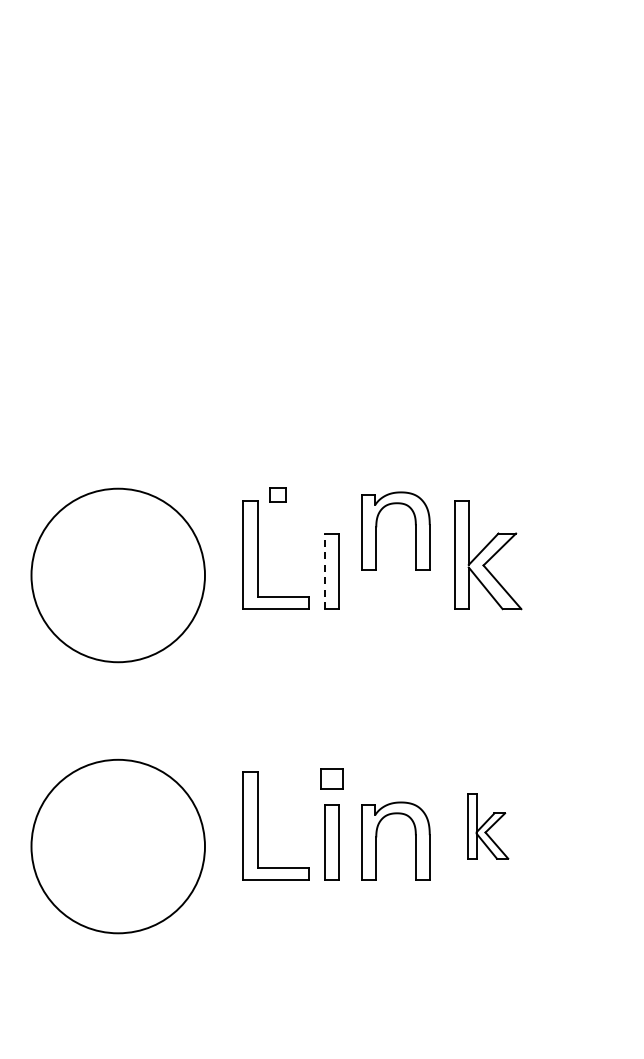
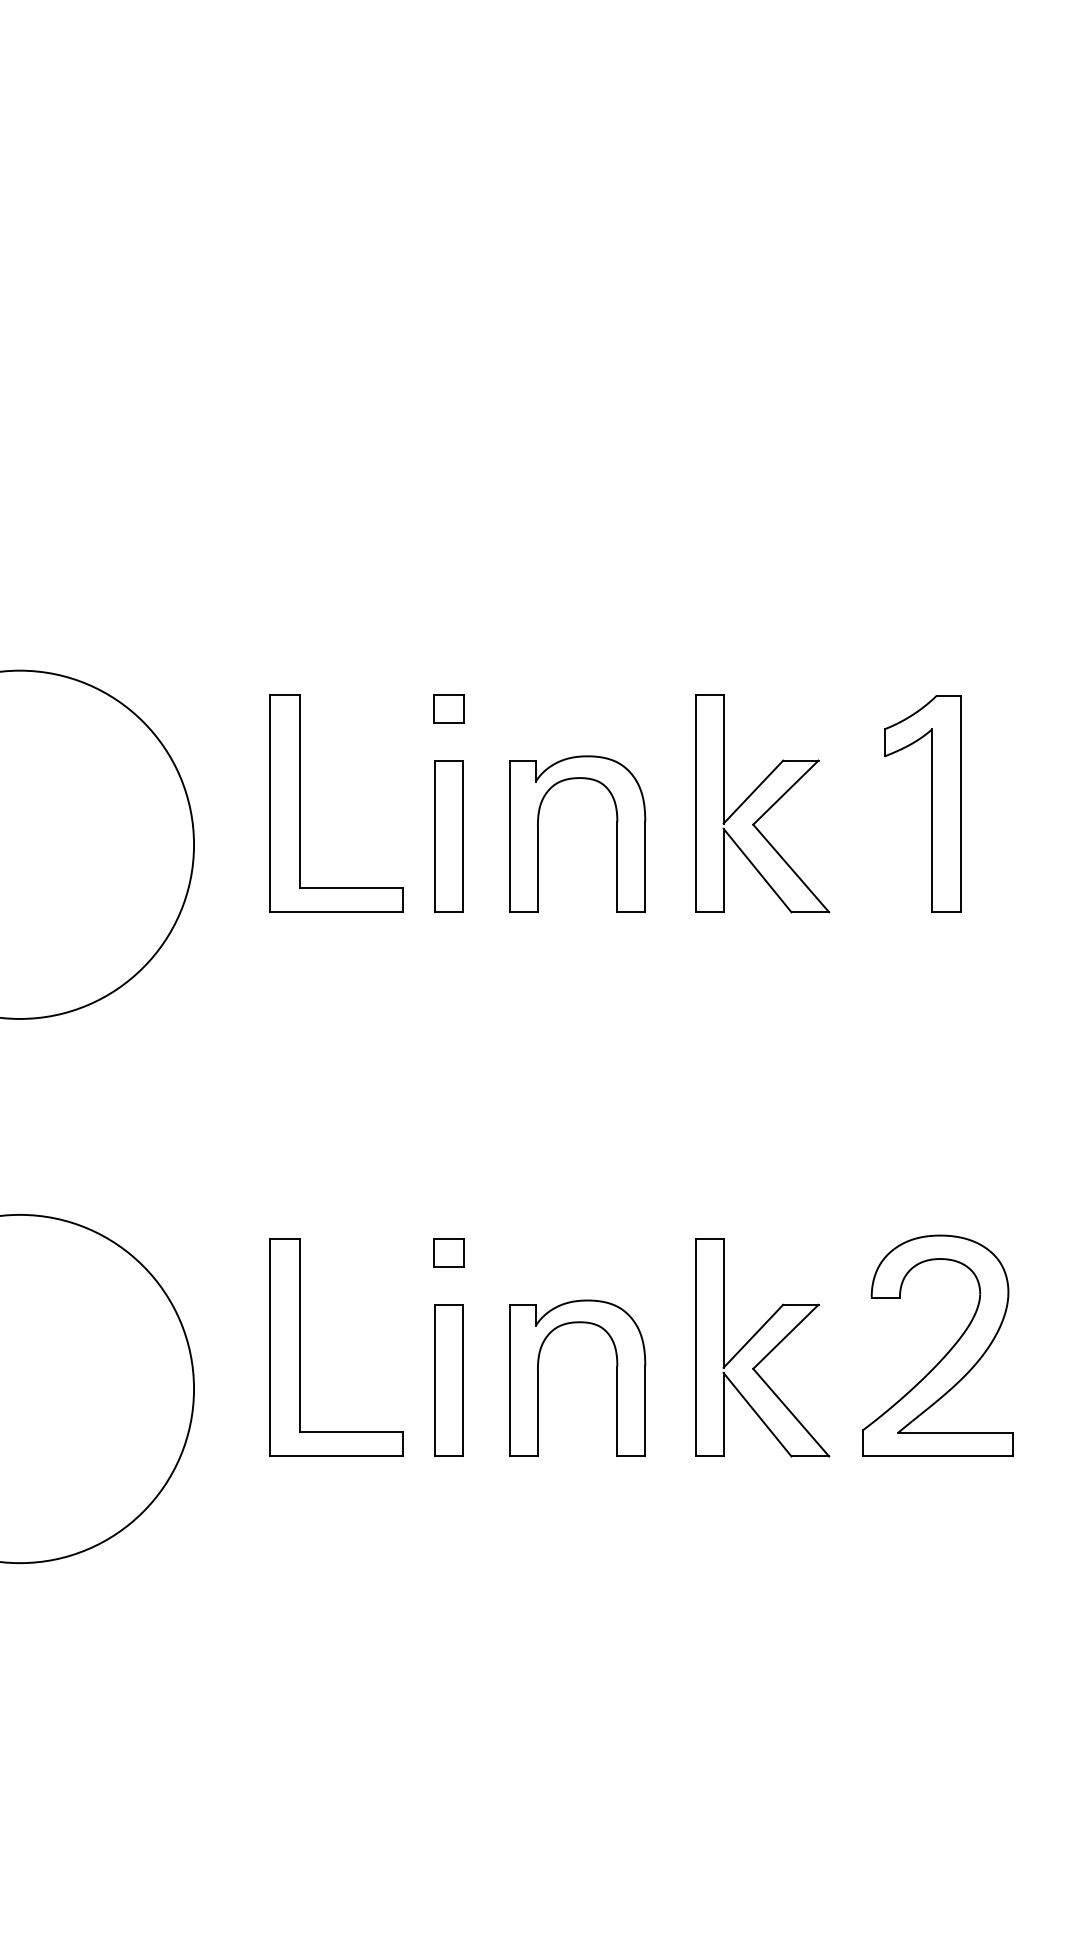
part: (277, 494) -> (447, 708), moved
part: (377, 526) -> (540, 824), moved
part: (567, 554) -> (921, 802), added
line: (325, 571) -> (435, 836), dashed -> solid
part: (331, 778) -> (447, 1252), size x0.71
part: (575, 824) -> (937, 1344), added
part: (488, 826) -> (763, 1348), size x1.67

